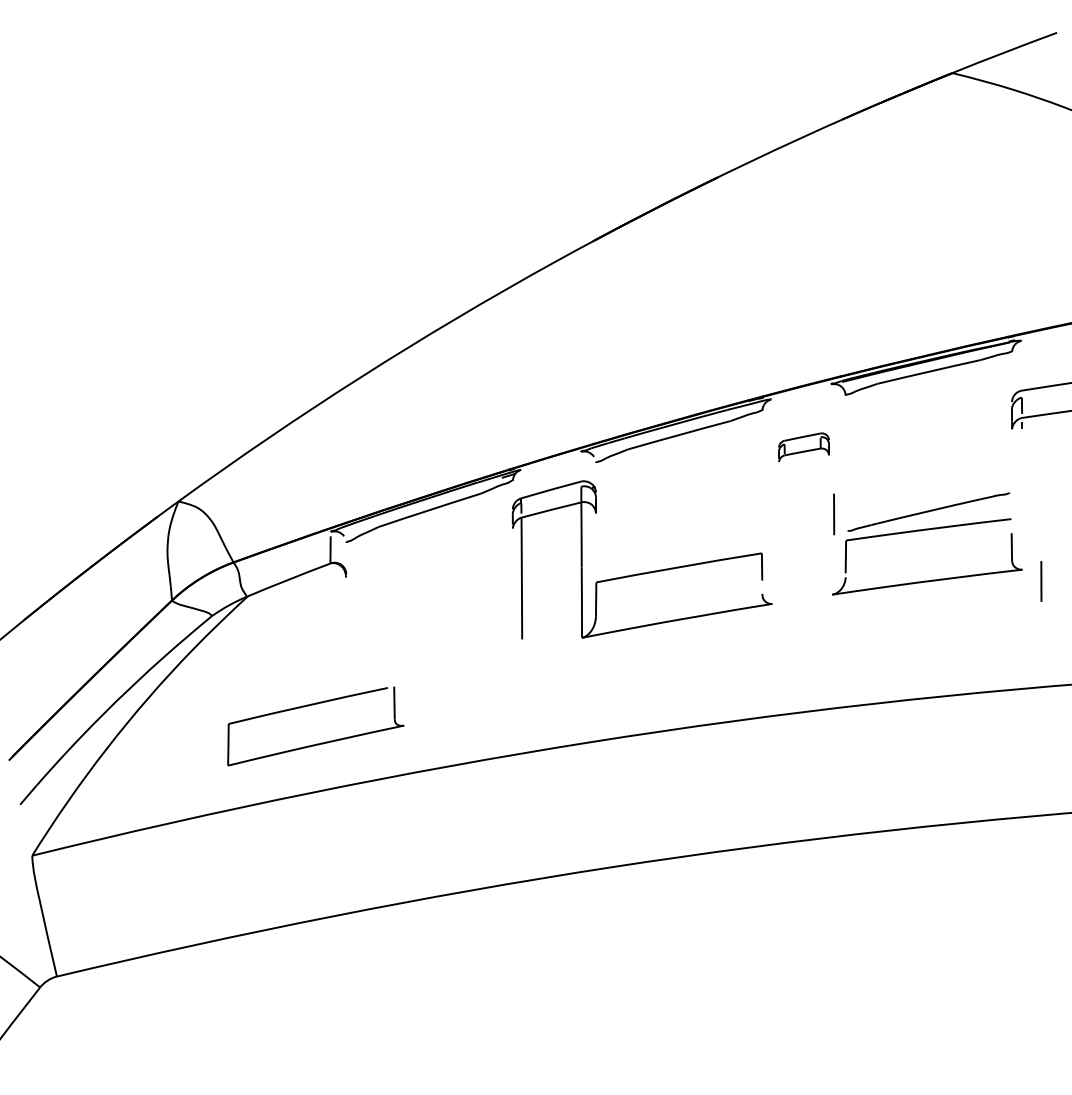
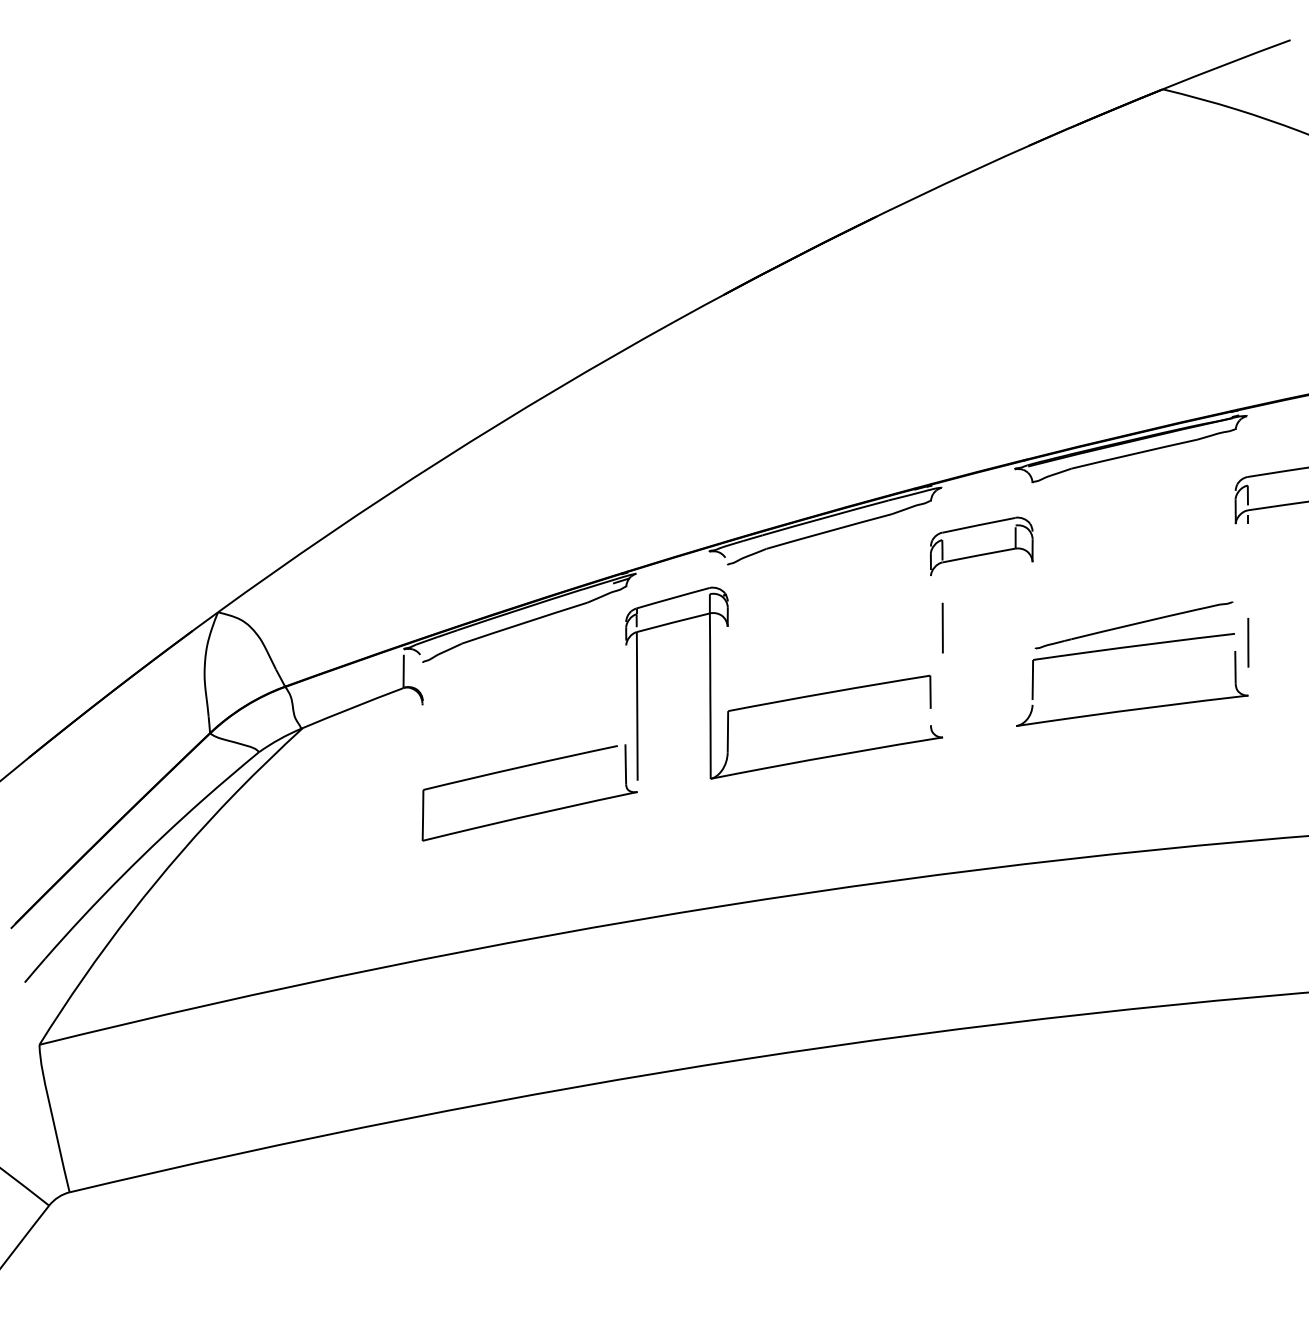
part: (803, 447) -> (981, 546), size x1.67
line: (834, 514) -> (943, 628), moved
line: (1041, 581) -> (1248, 642), moved
part: (316, 743) -> (530, 813), moved

